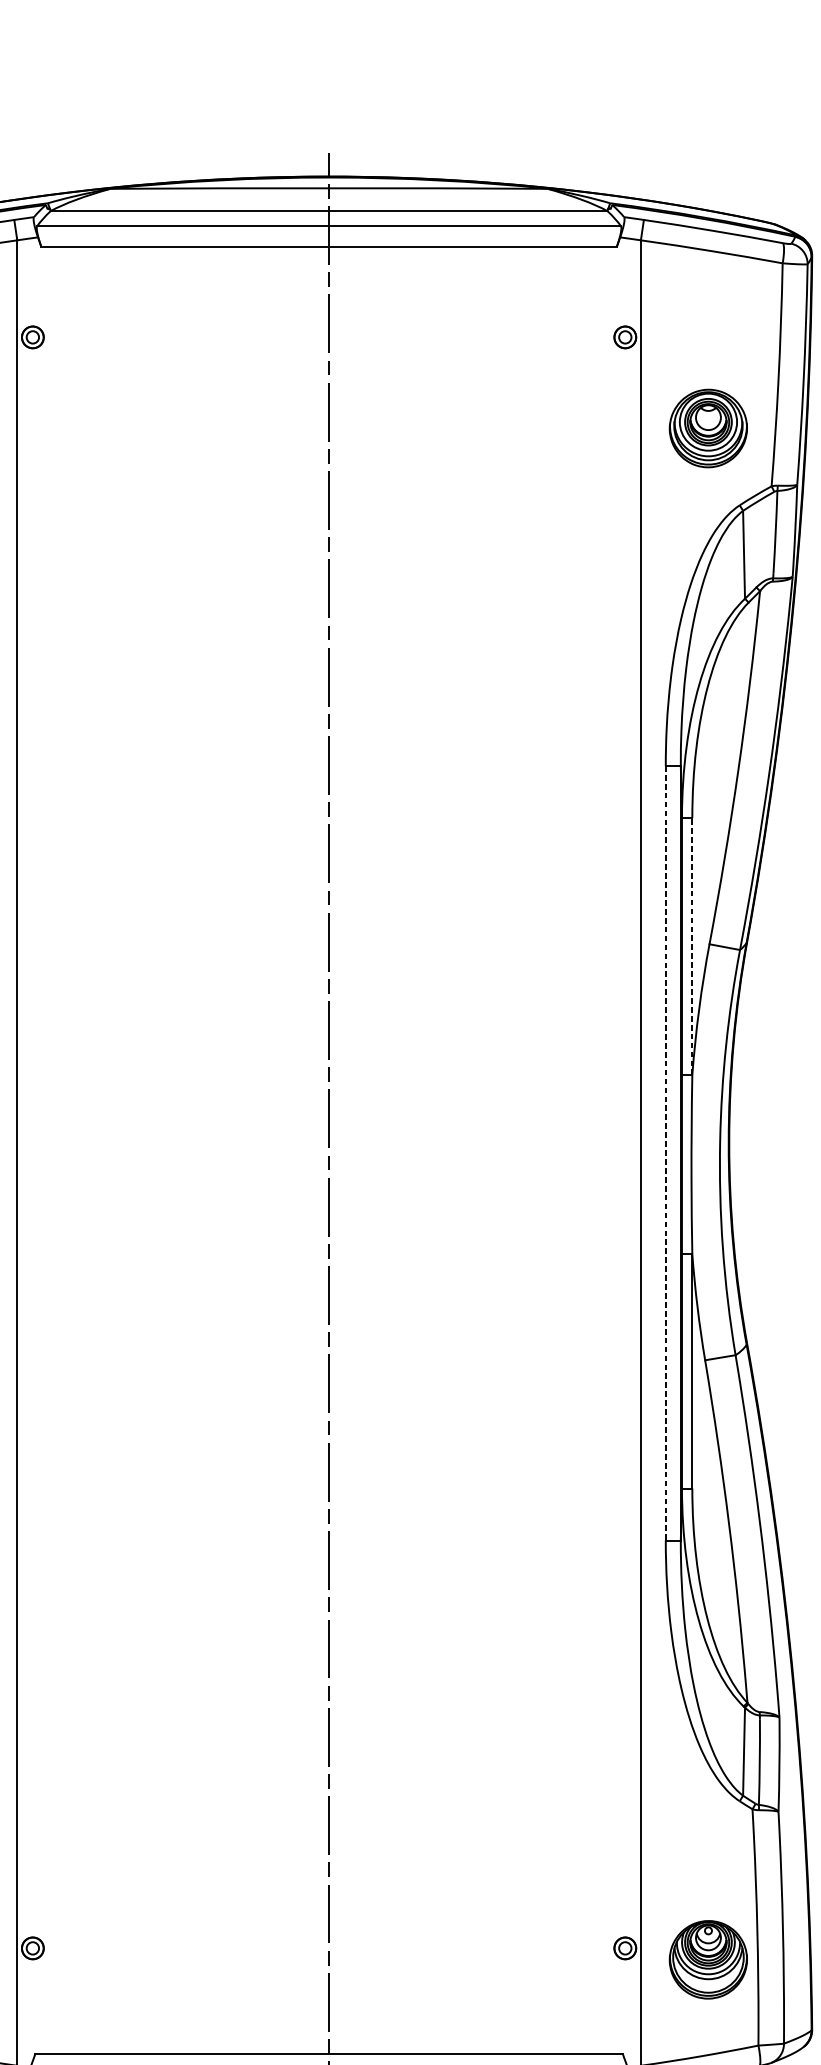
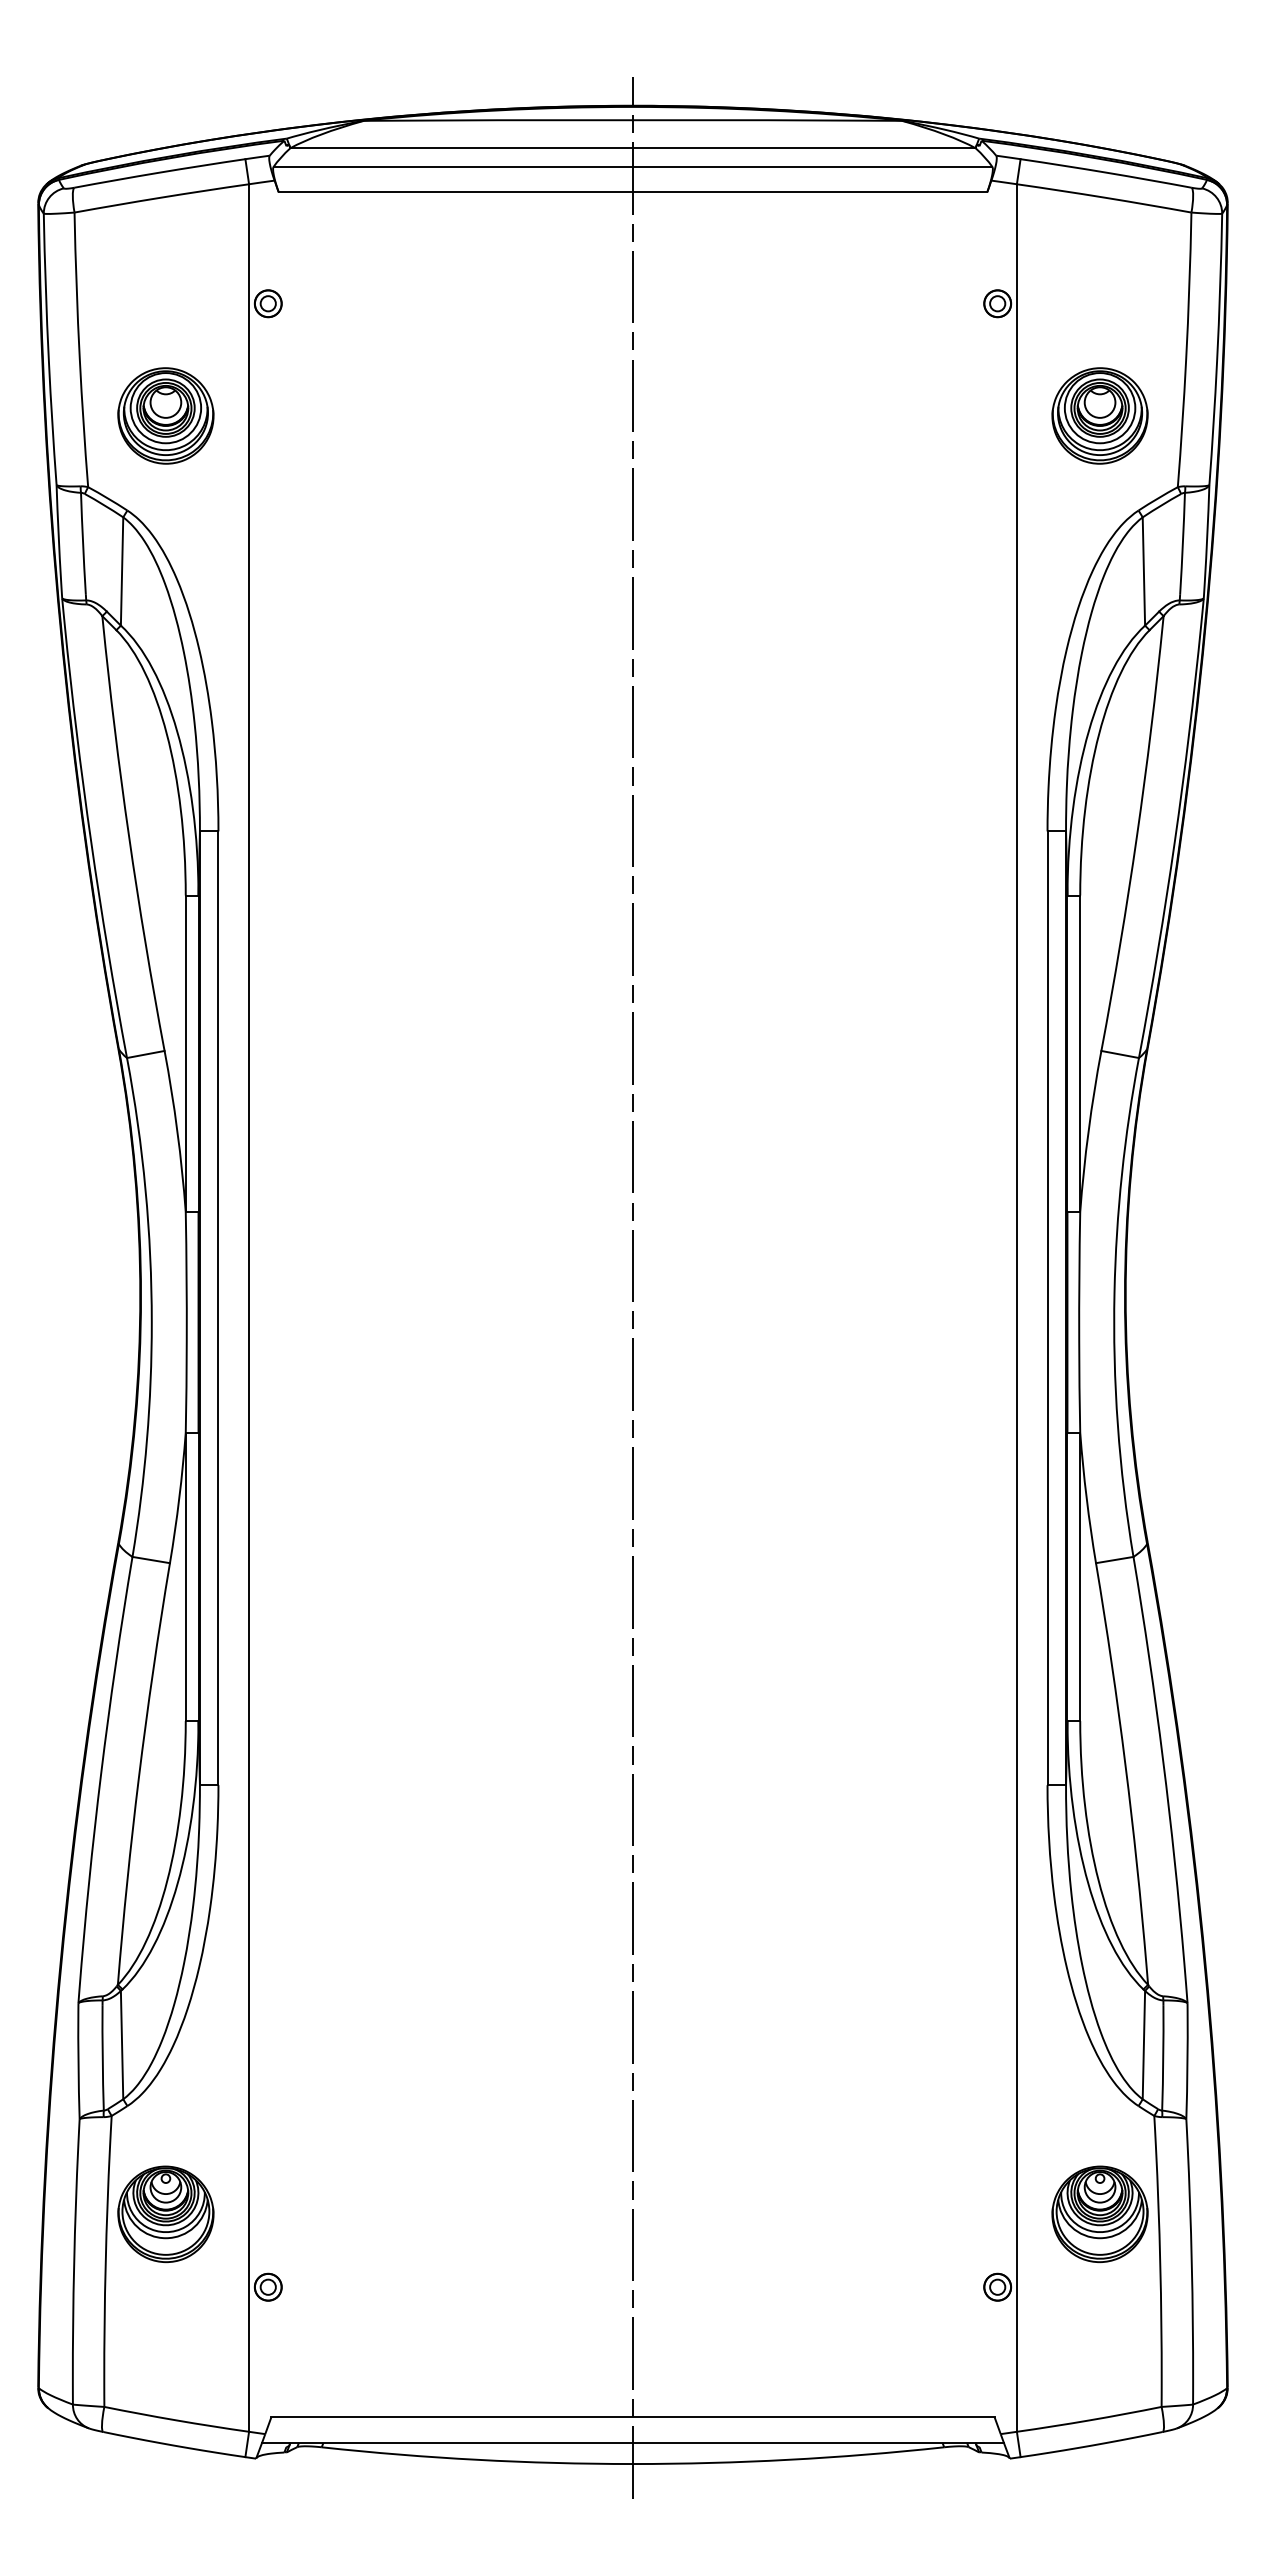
line: (692, 946) -> (1080, 1053), dashed -> solid
line: (665, 1153) -> (1047, 1308), dashed -> solid
part: (707, 1959) -> (1099, 2214), moved

